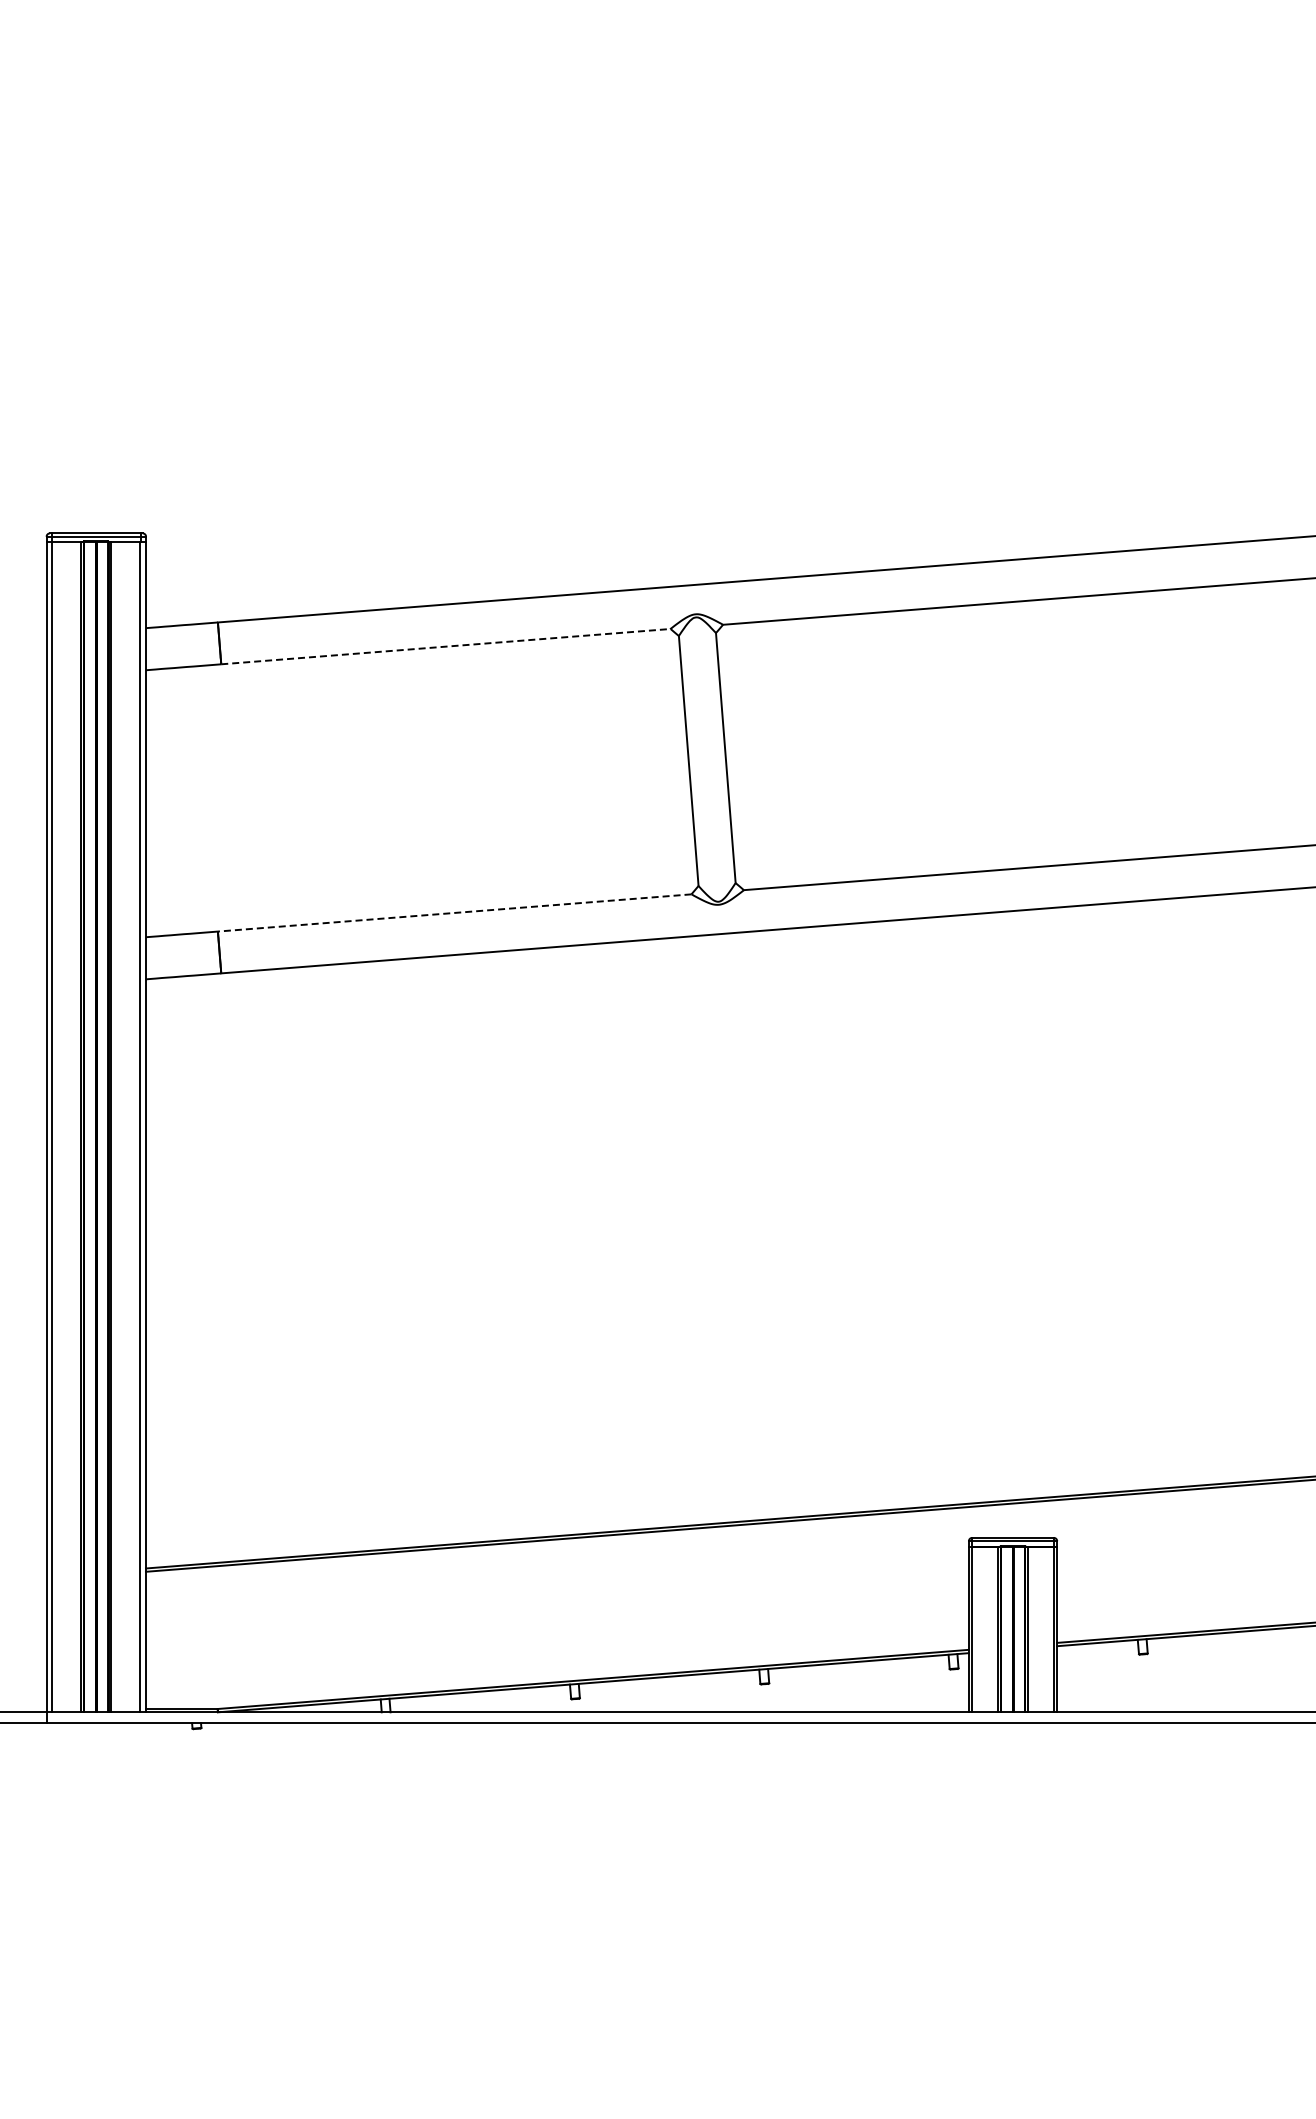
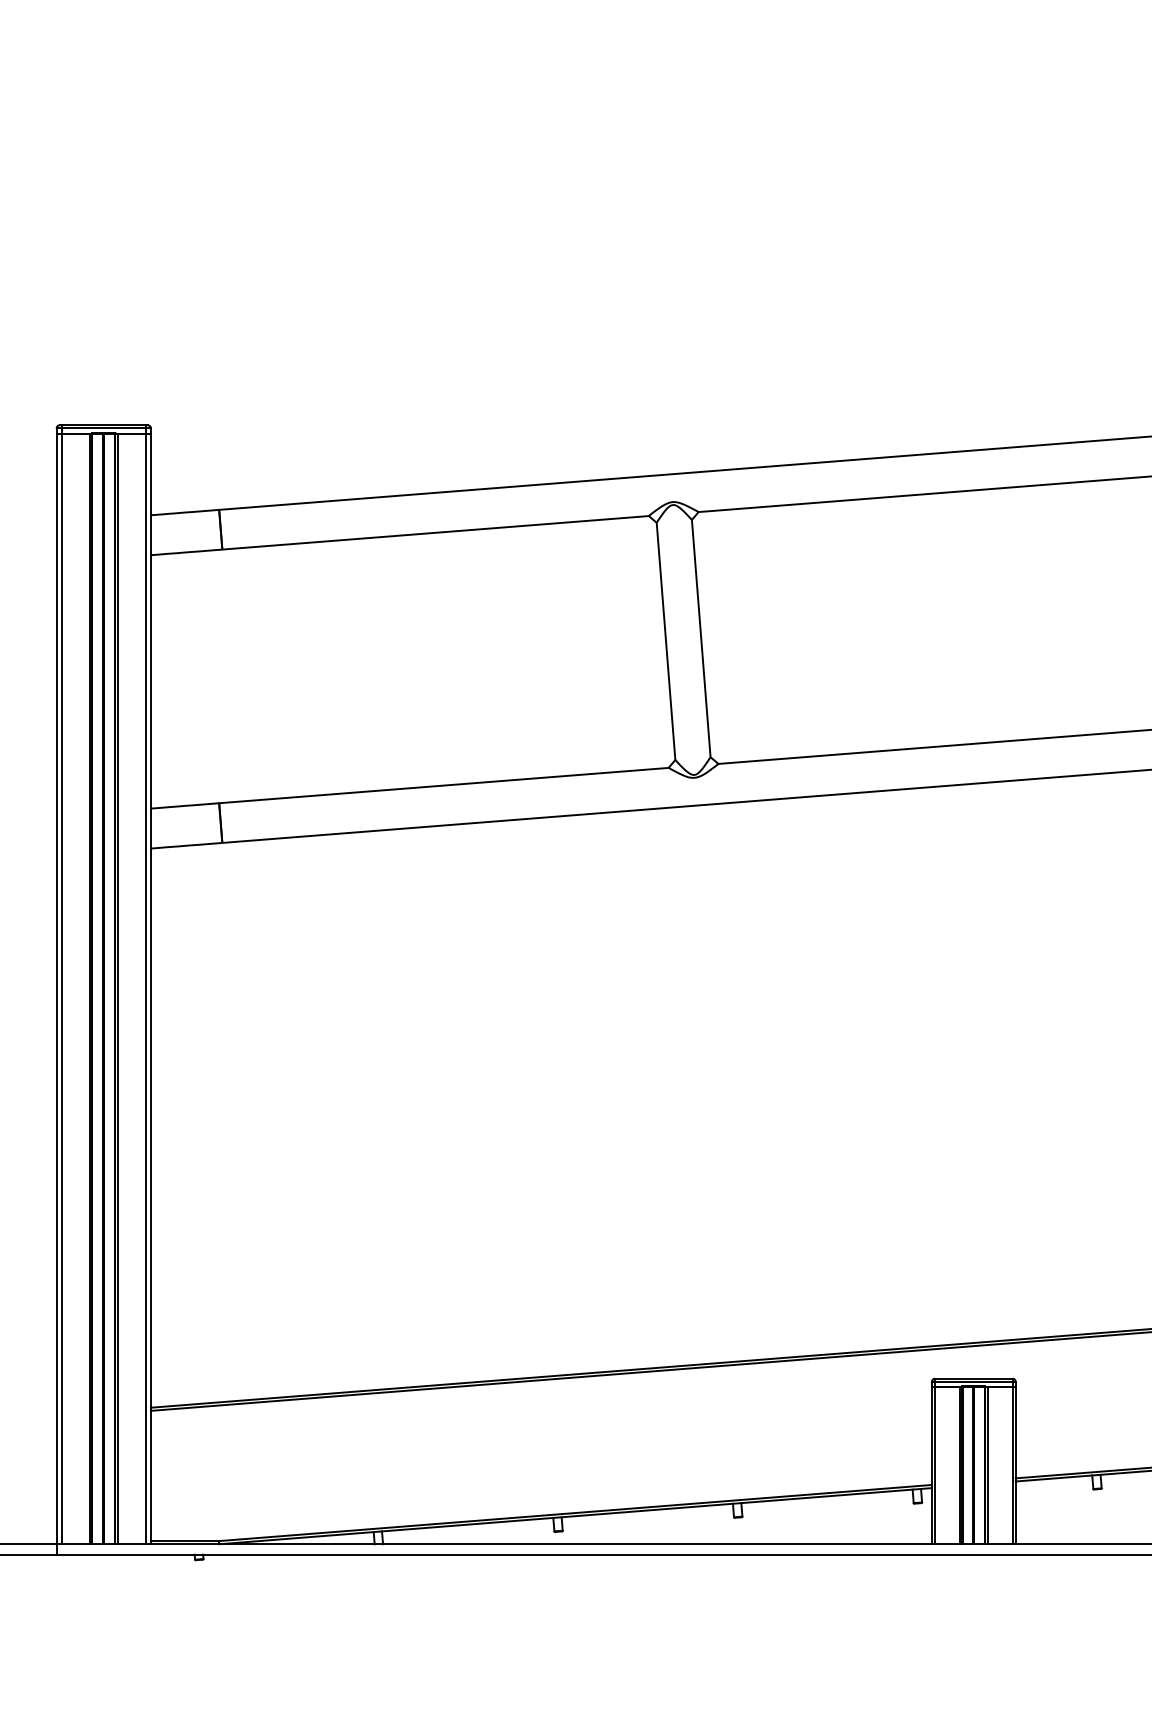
line: (446, 646) -> (436, 532), dashed -> solid
line: (454, 912) -> (443, 785), dashed -> solid

